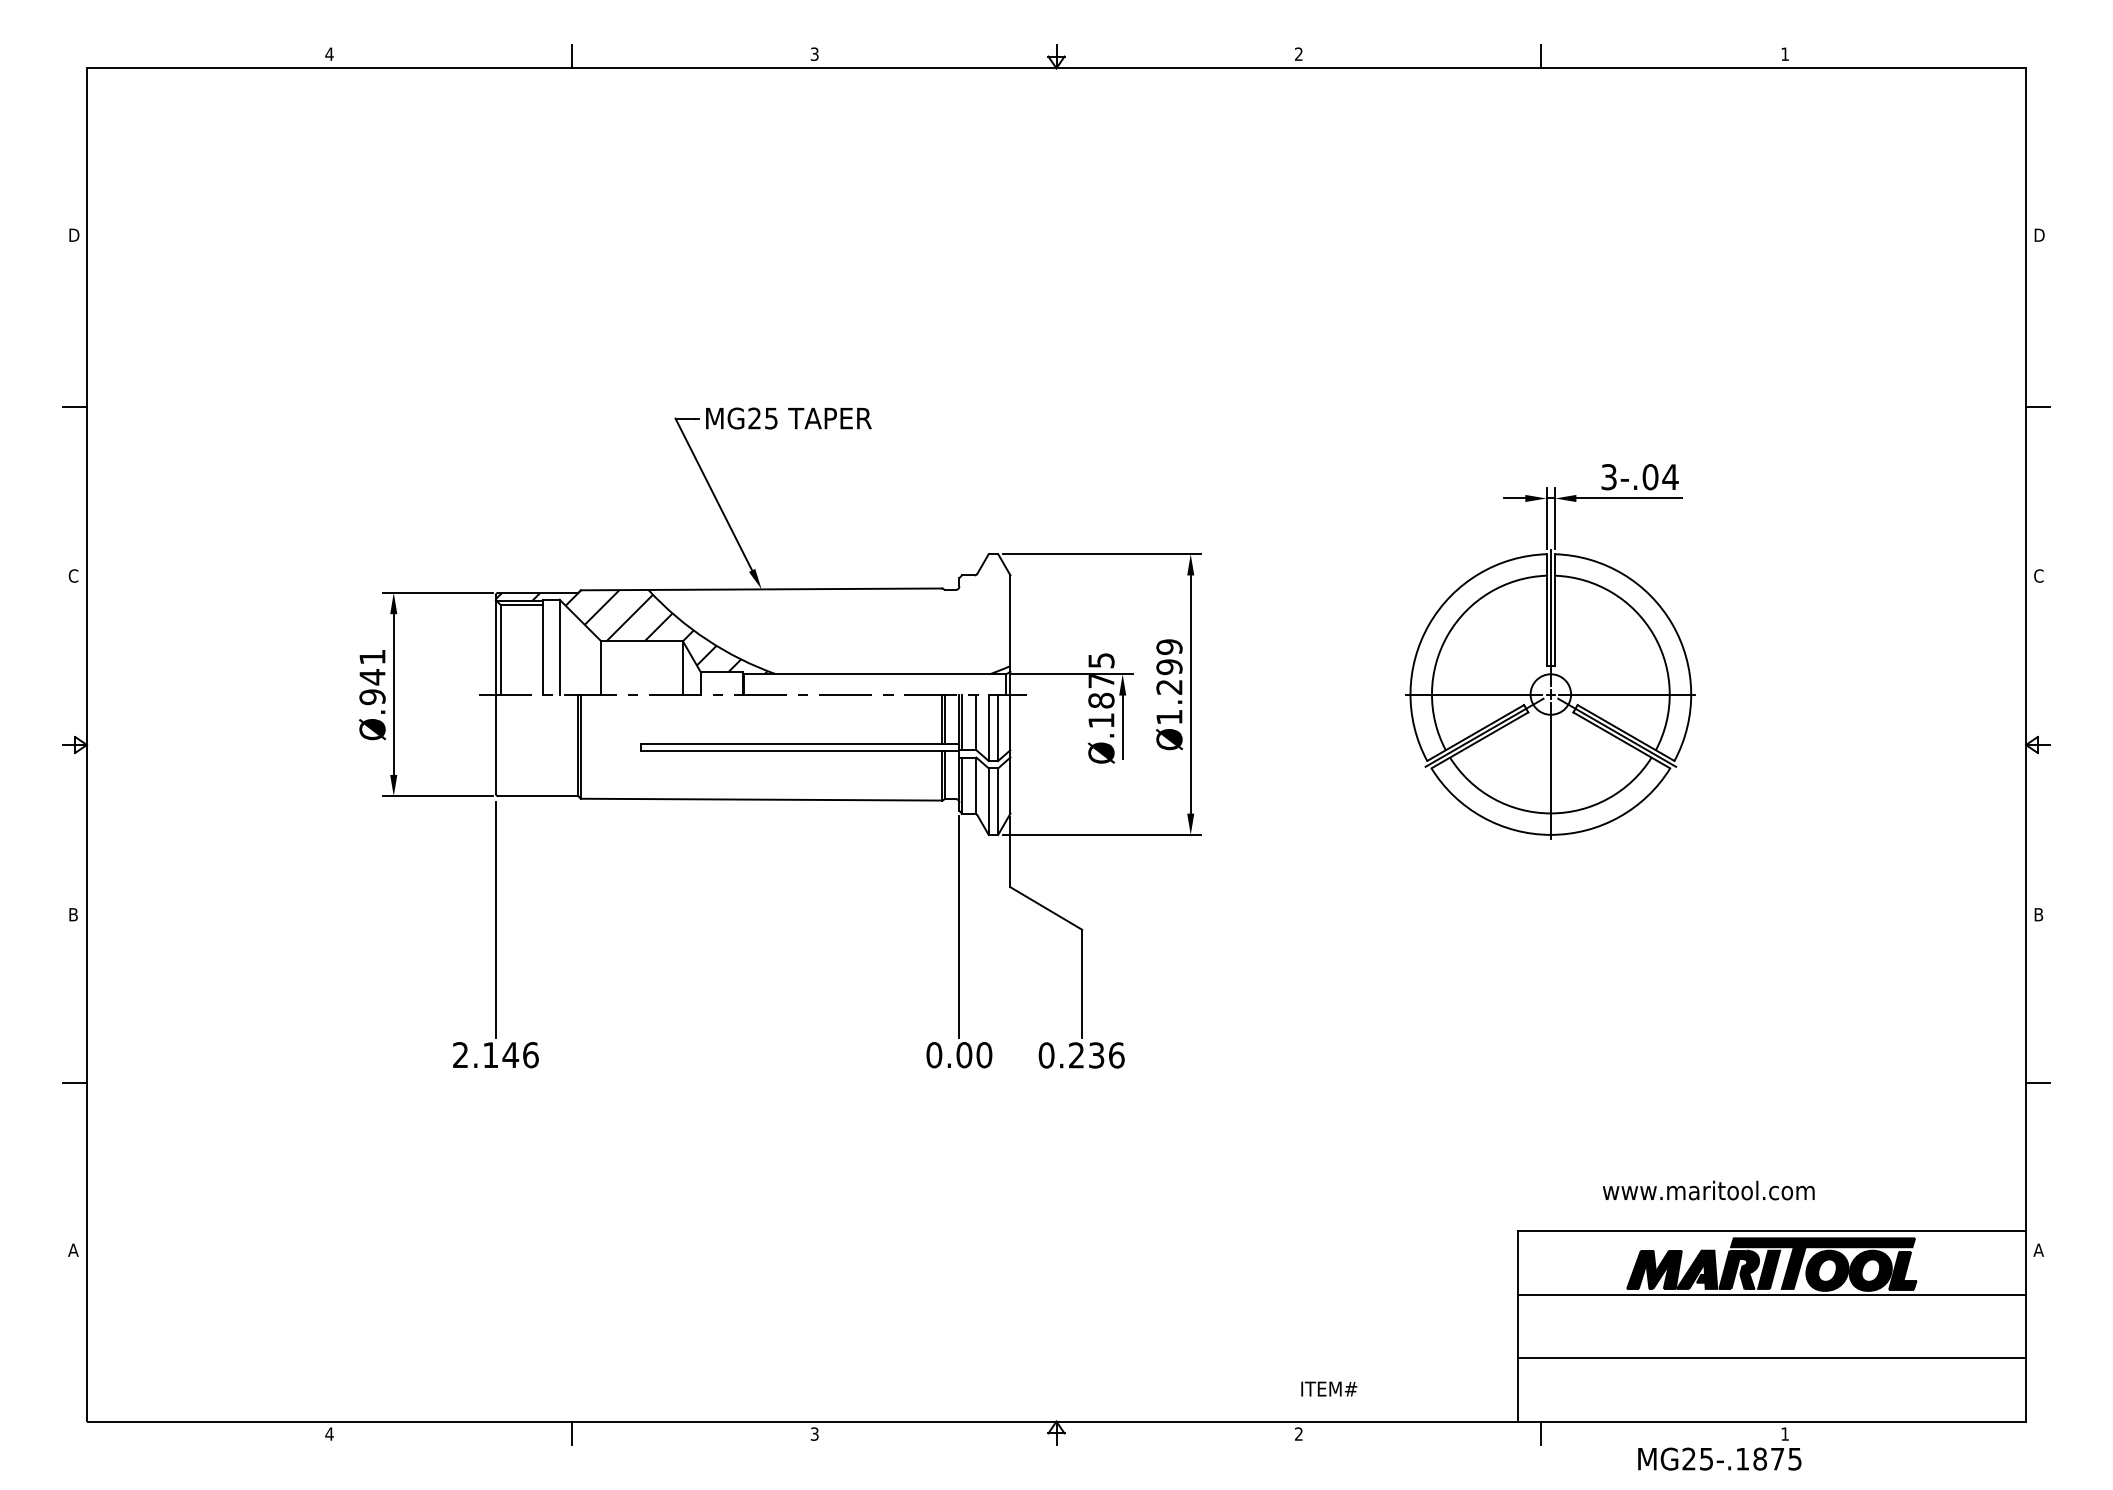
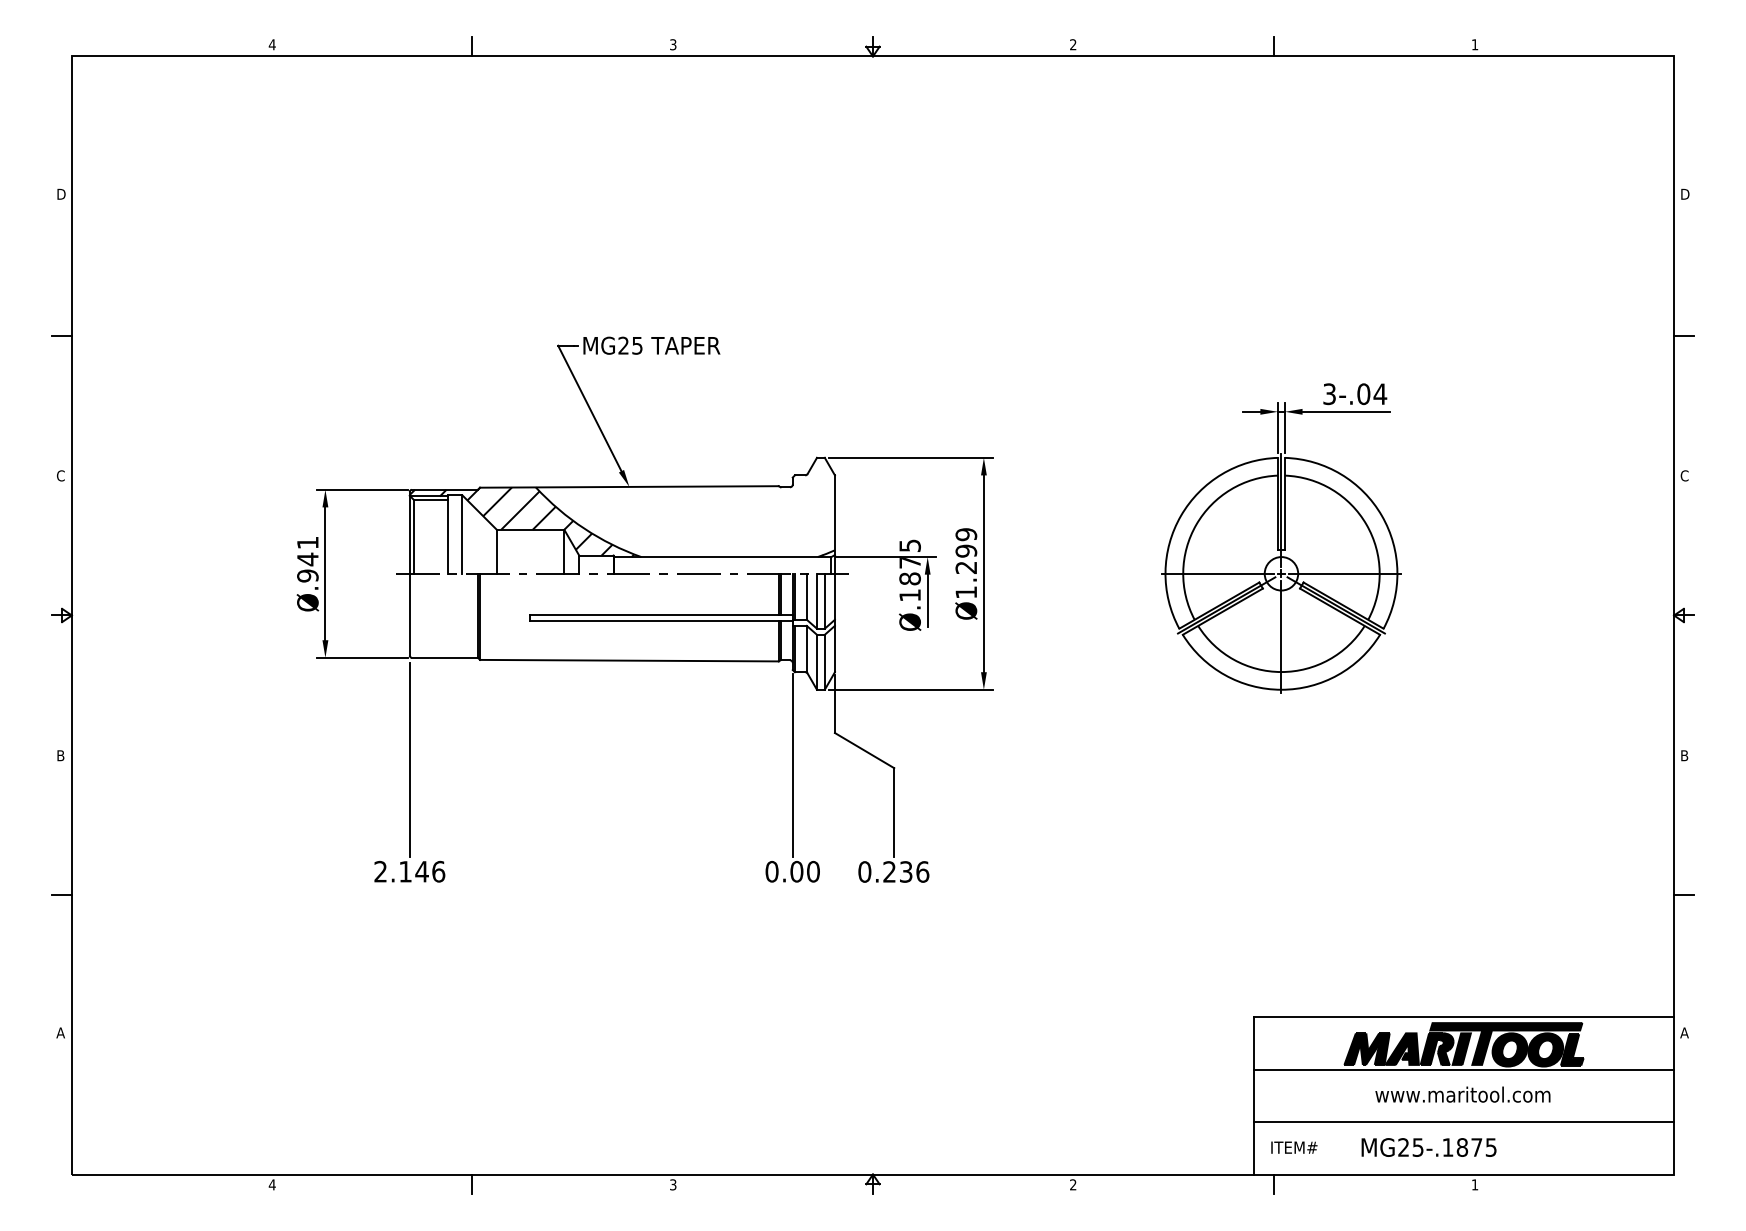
text: (1708, 1190) -> (1462, 1094), moved
text: (1329, 1388) -> (1294, 1147), moved
text: (1719, 1459) -> (1428, 1147), moved

